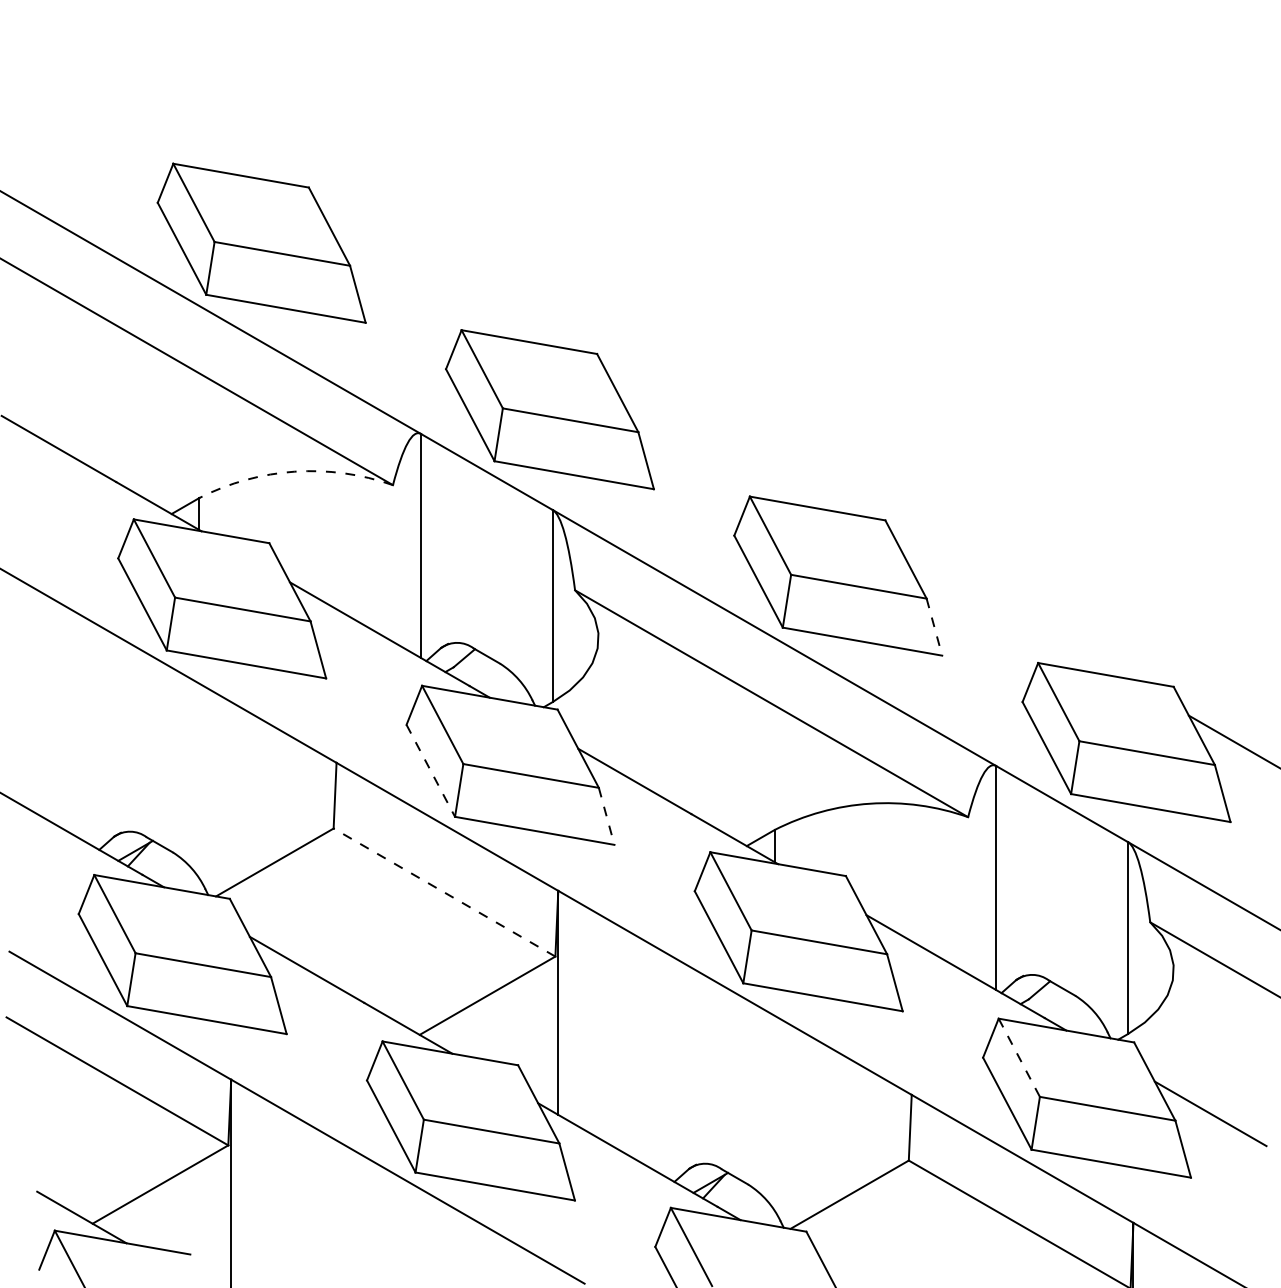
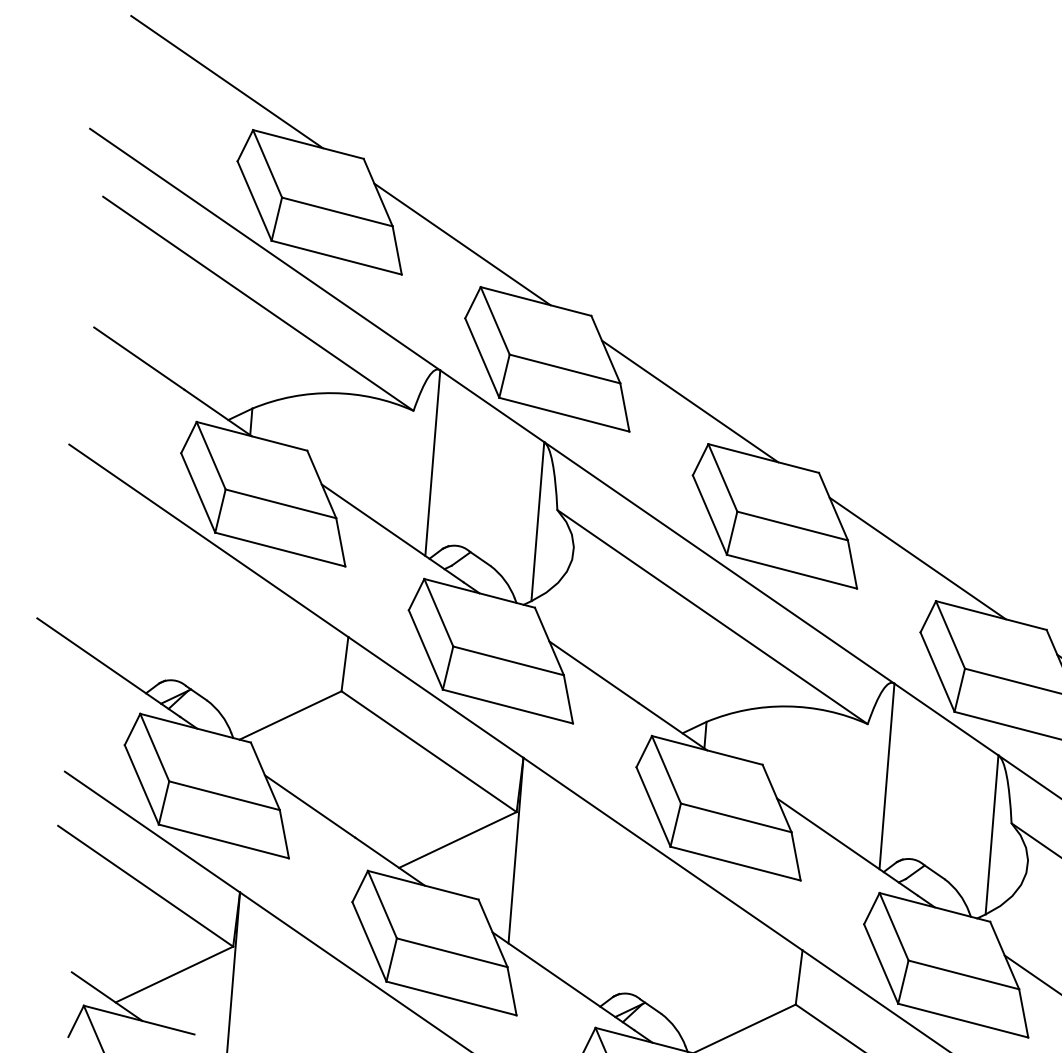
line: (137, 108) -> (227, 81), added
line: (435, 280) -> (462, 244), added
line: (723, 446) -> (689, 400), added
arc: (294, 471) -> (332, 393), dashed -> solid
line: (1011, 613) -> (917, 558), added
line: (934, 627) -> (852, 564), dashed -> solid
line: (431, 771) -> (426, 650), dashed -> solid
line: (606, 816) -> (568, 699), dashed -> solid
line: (444, 892) -> (429, 751), dashed -> solid
line: (1019, 1058) -> (894, 927), dashed -> solid

